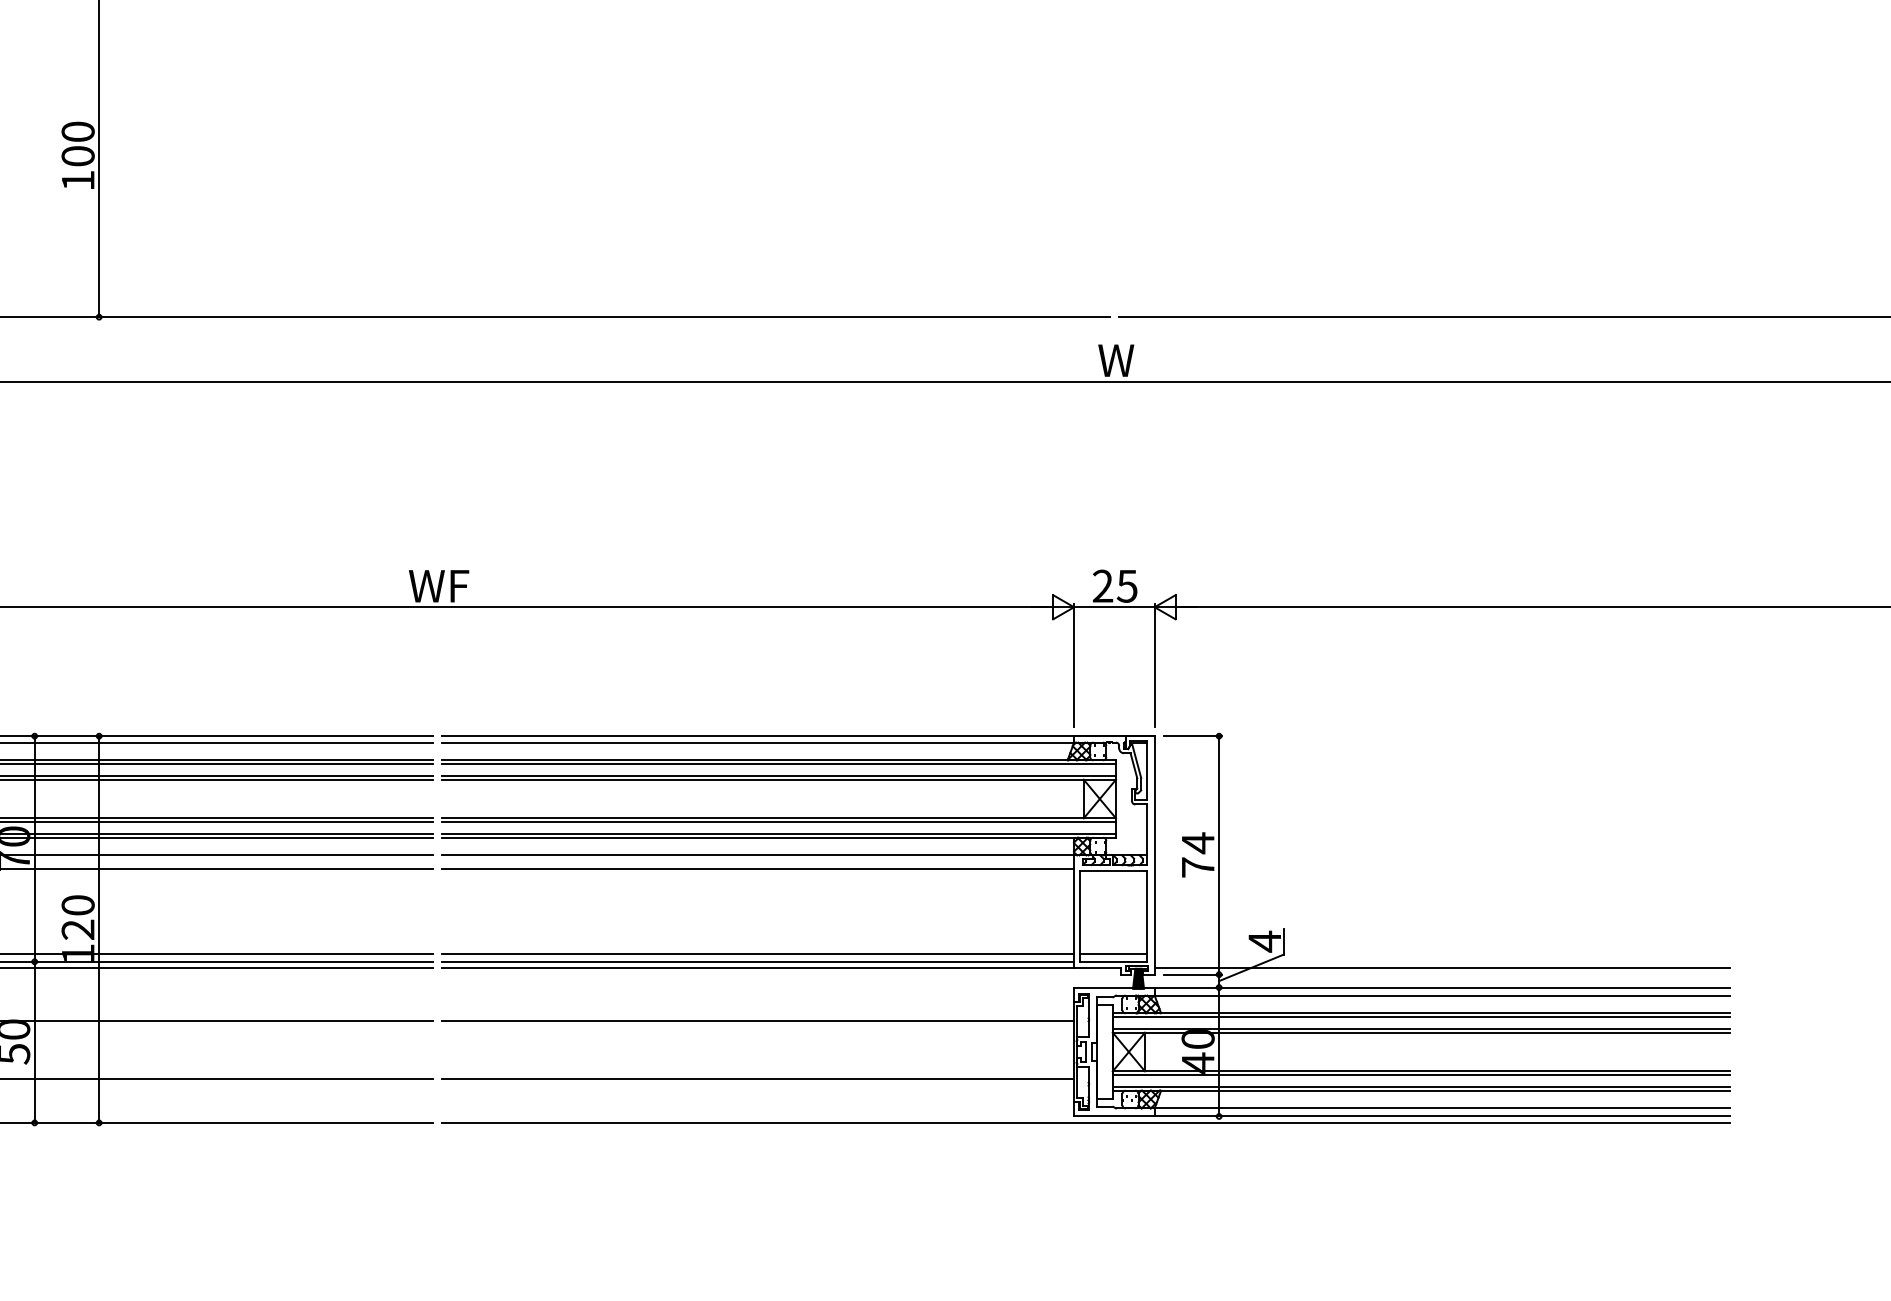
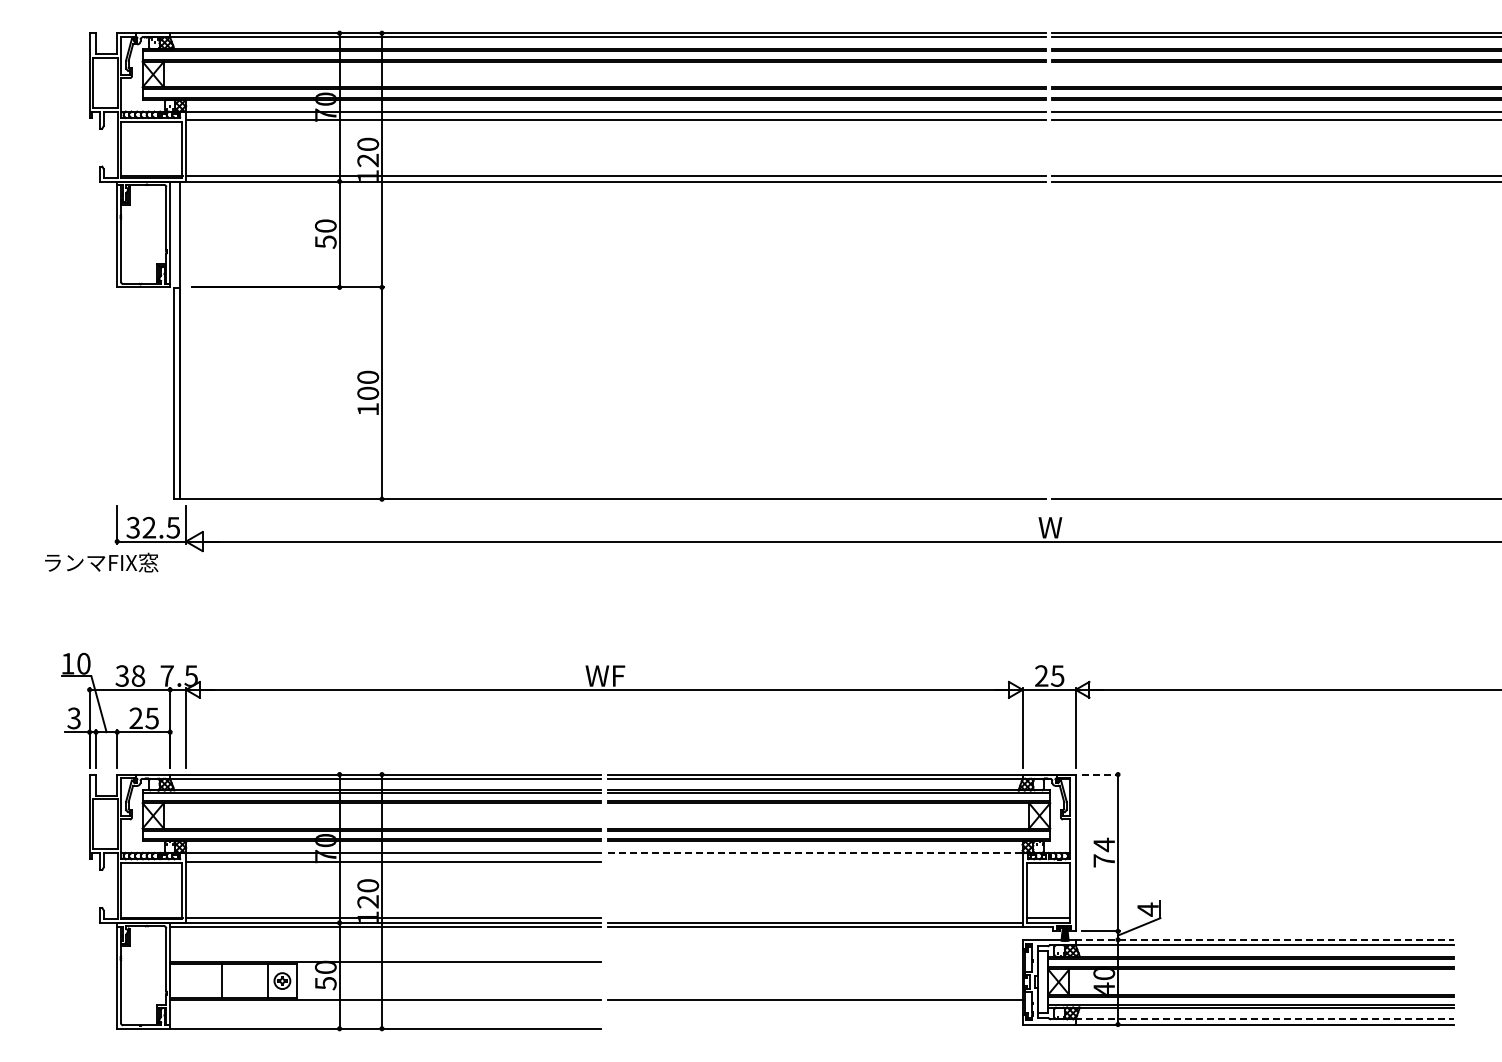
line: (1193, 736) -> (1101, 774), solid -> dashed
line: (760, 854) -> (816, 852), solid -> dashed
line: (757, 868) -> (814, 861), removed
line: (757, 953) -> (814, 917), removed
line: (1441, 968) -> (1264, 927), removed
line: (1441, 987) -> (1264, 939), solid -> dashed
line: (757, 1022) -> (814, 962), removed
line: (1441, 1108) -> (1264, 1019), solid -> dashed
line: (1085, 1122) -> (1030, 1028), removed

